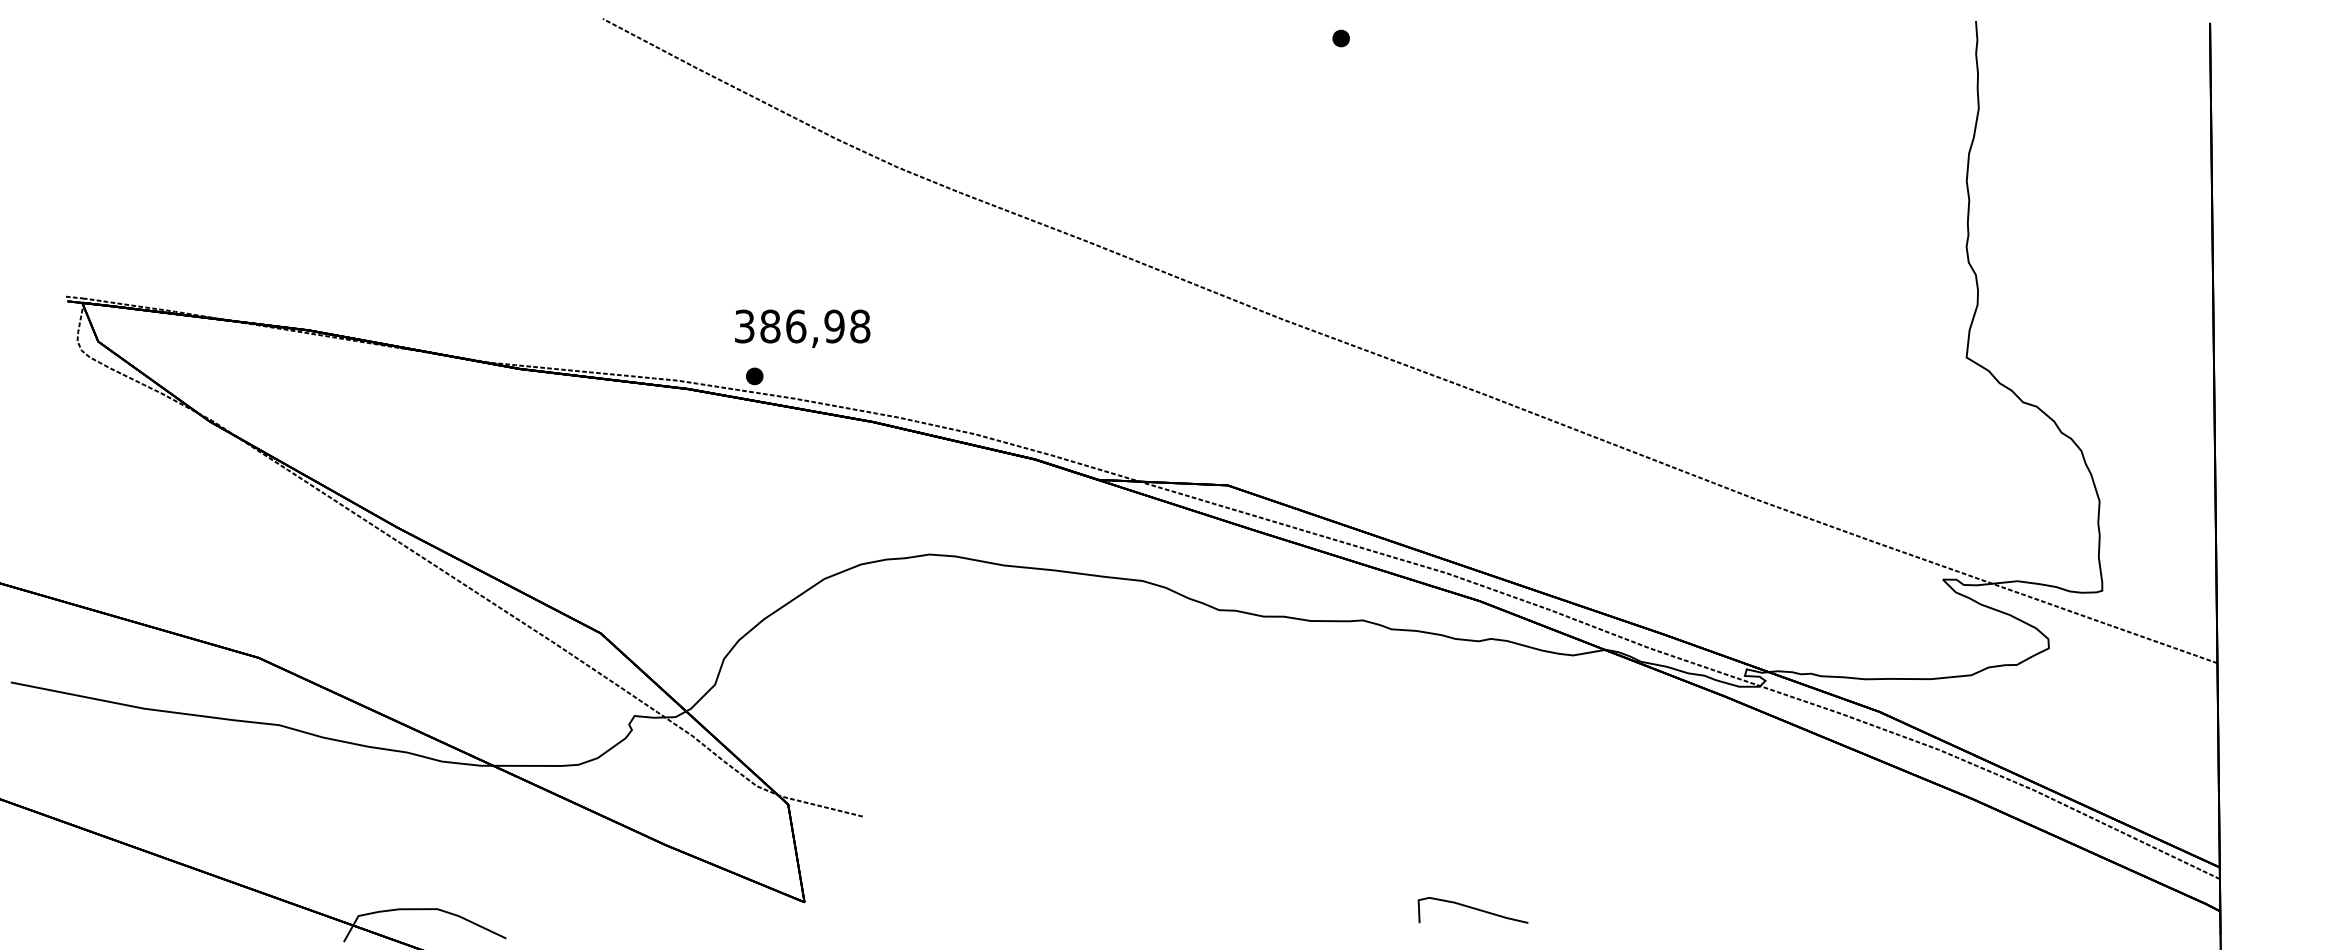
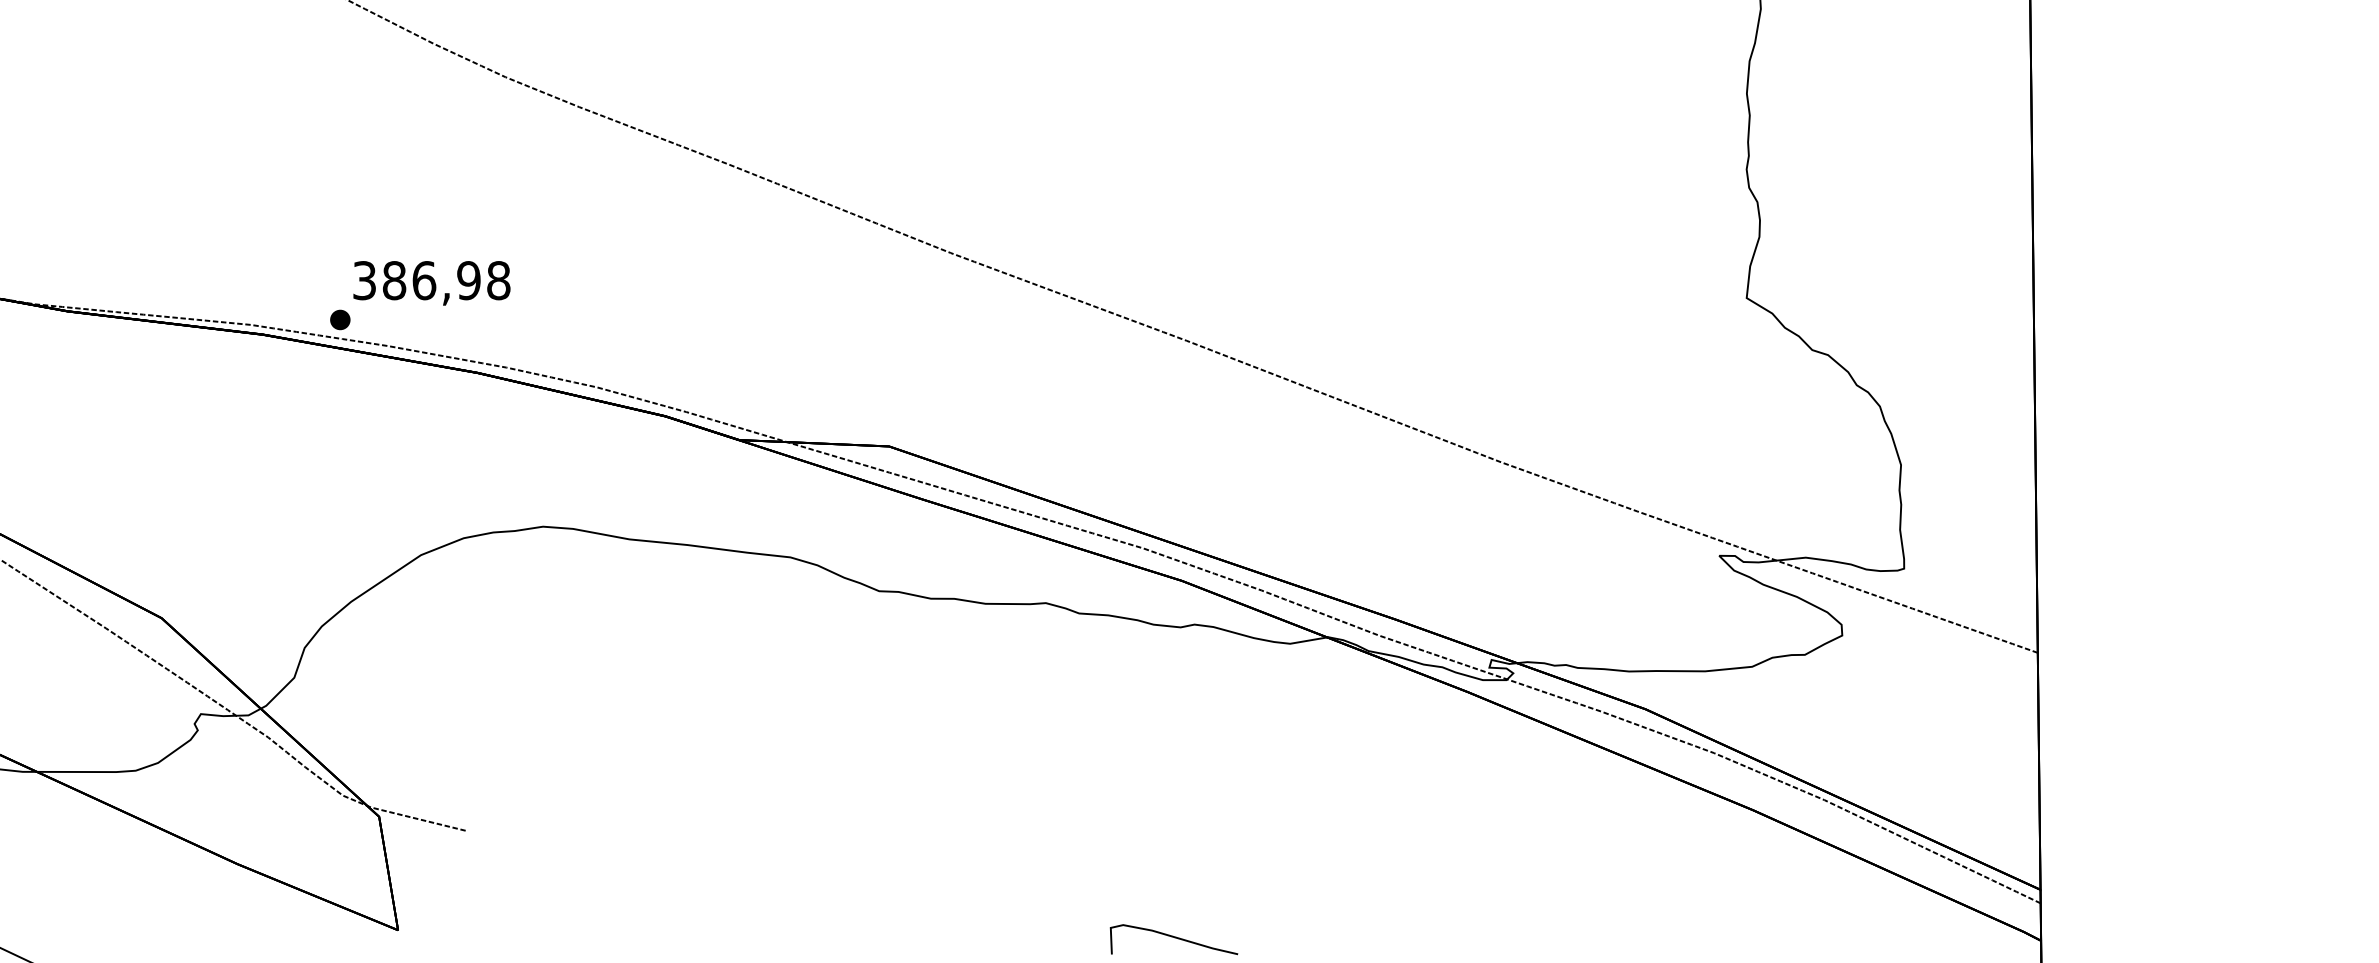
text: (802, 328) -> (431, 282), moved

